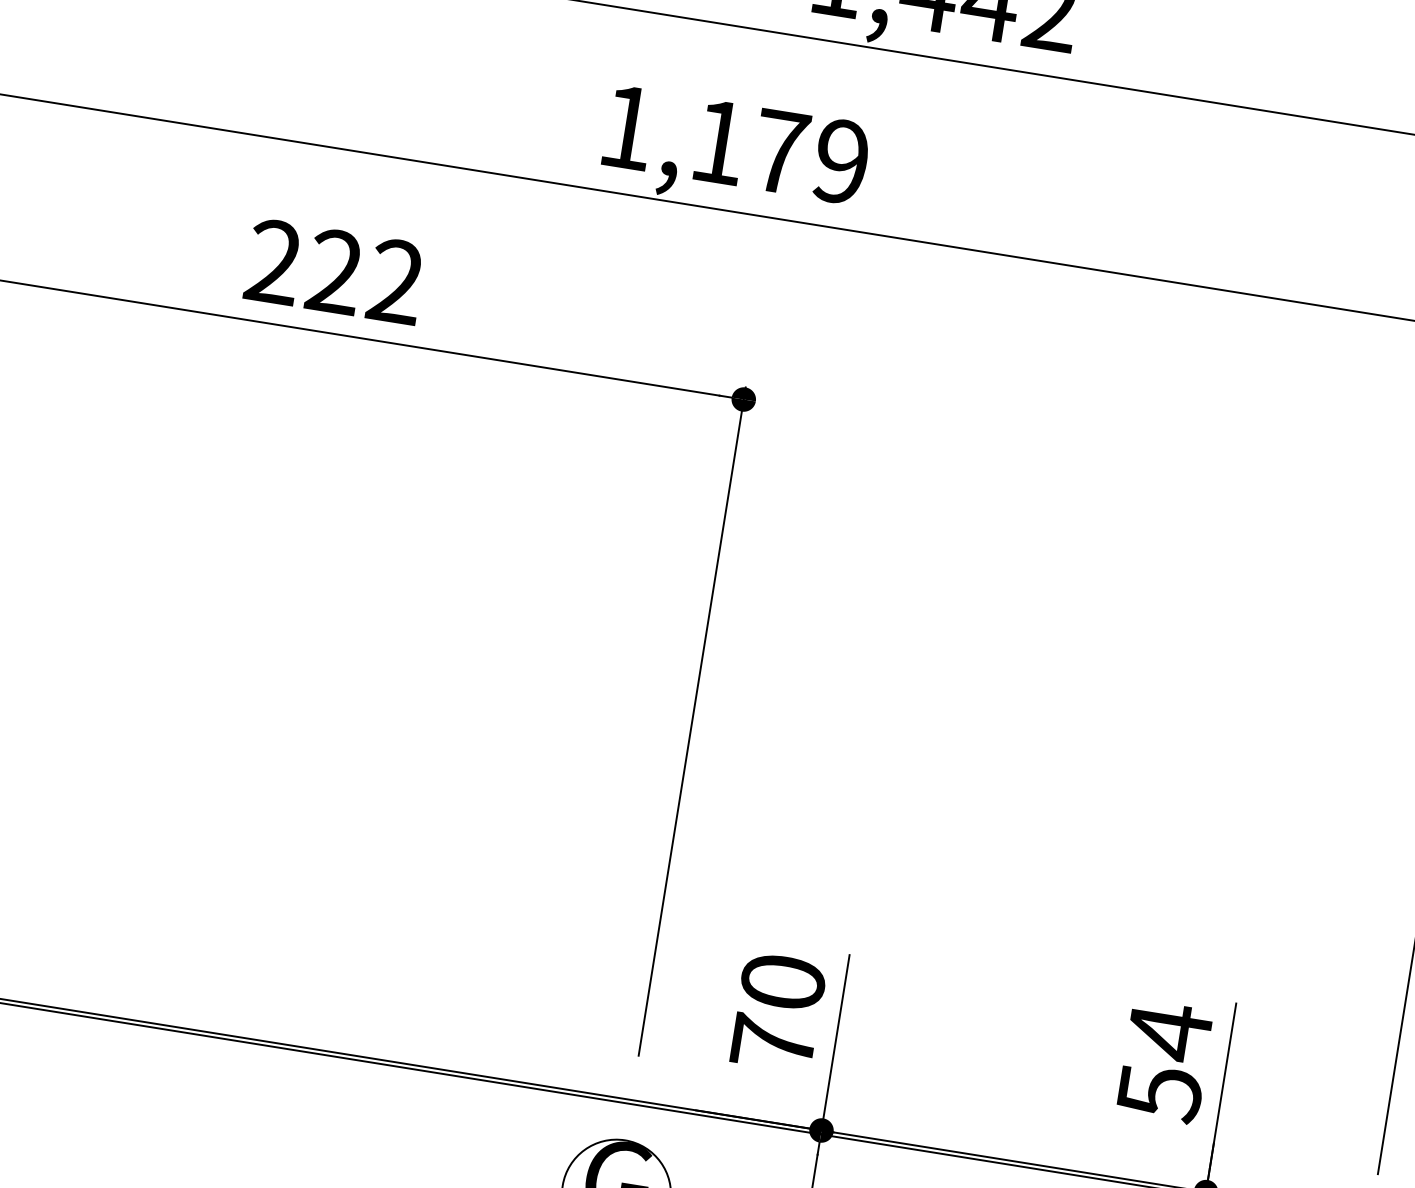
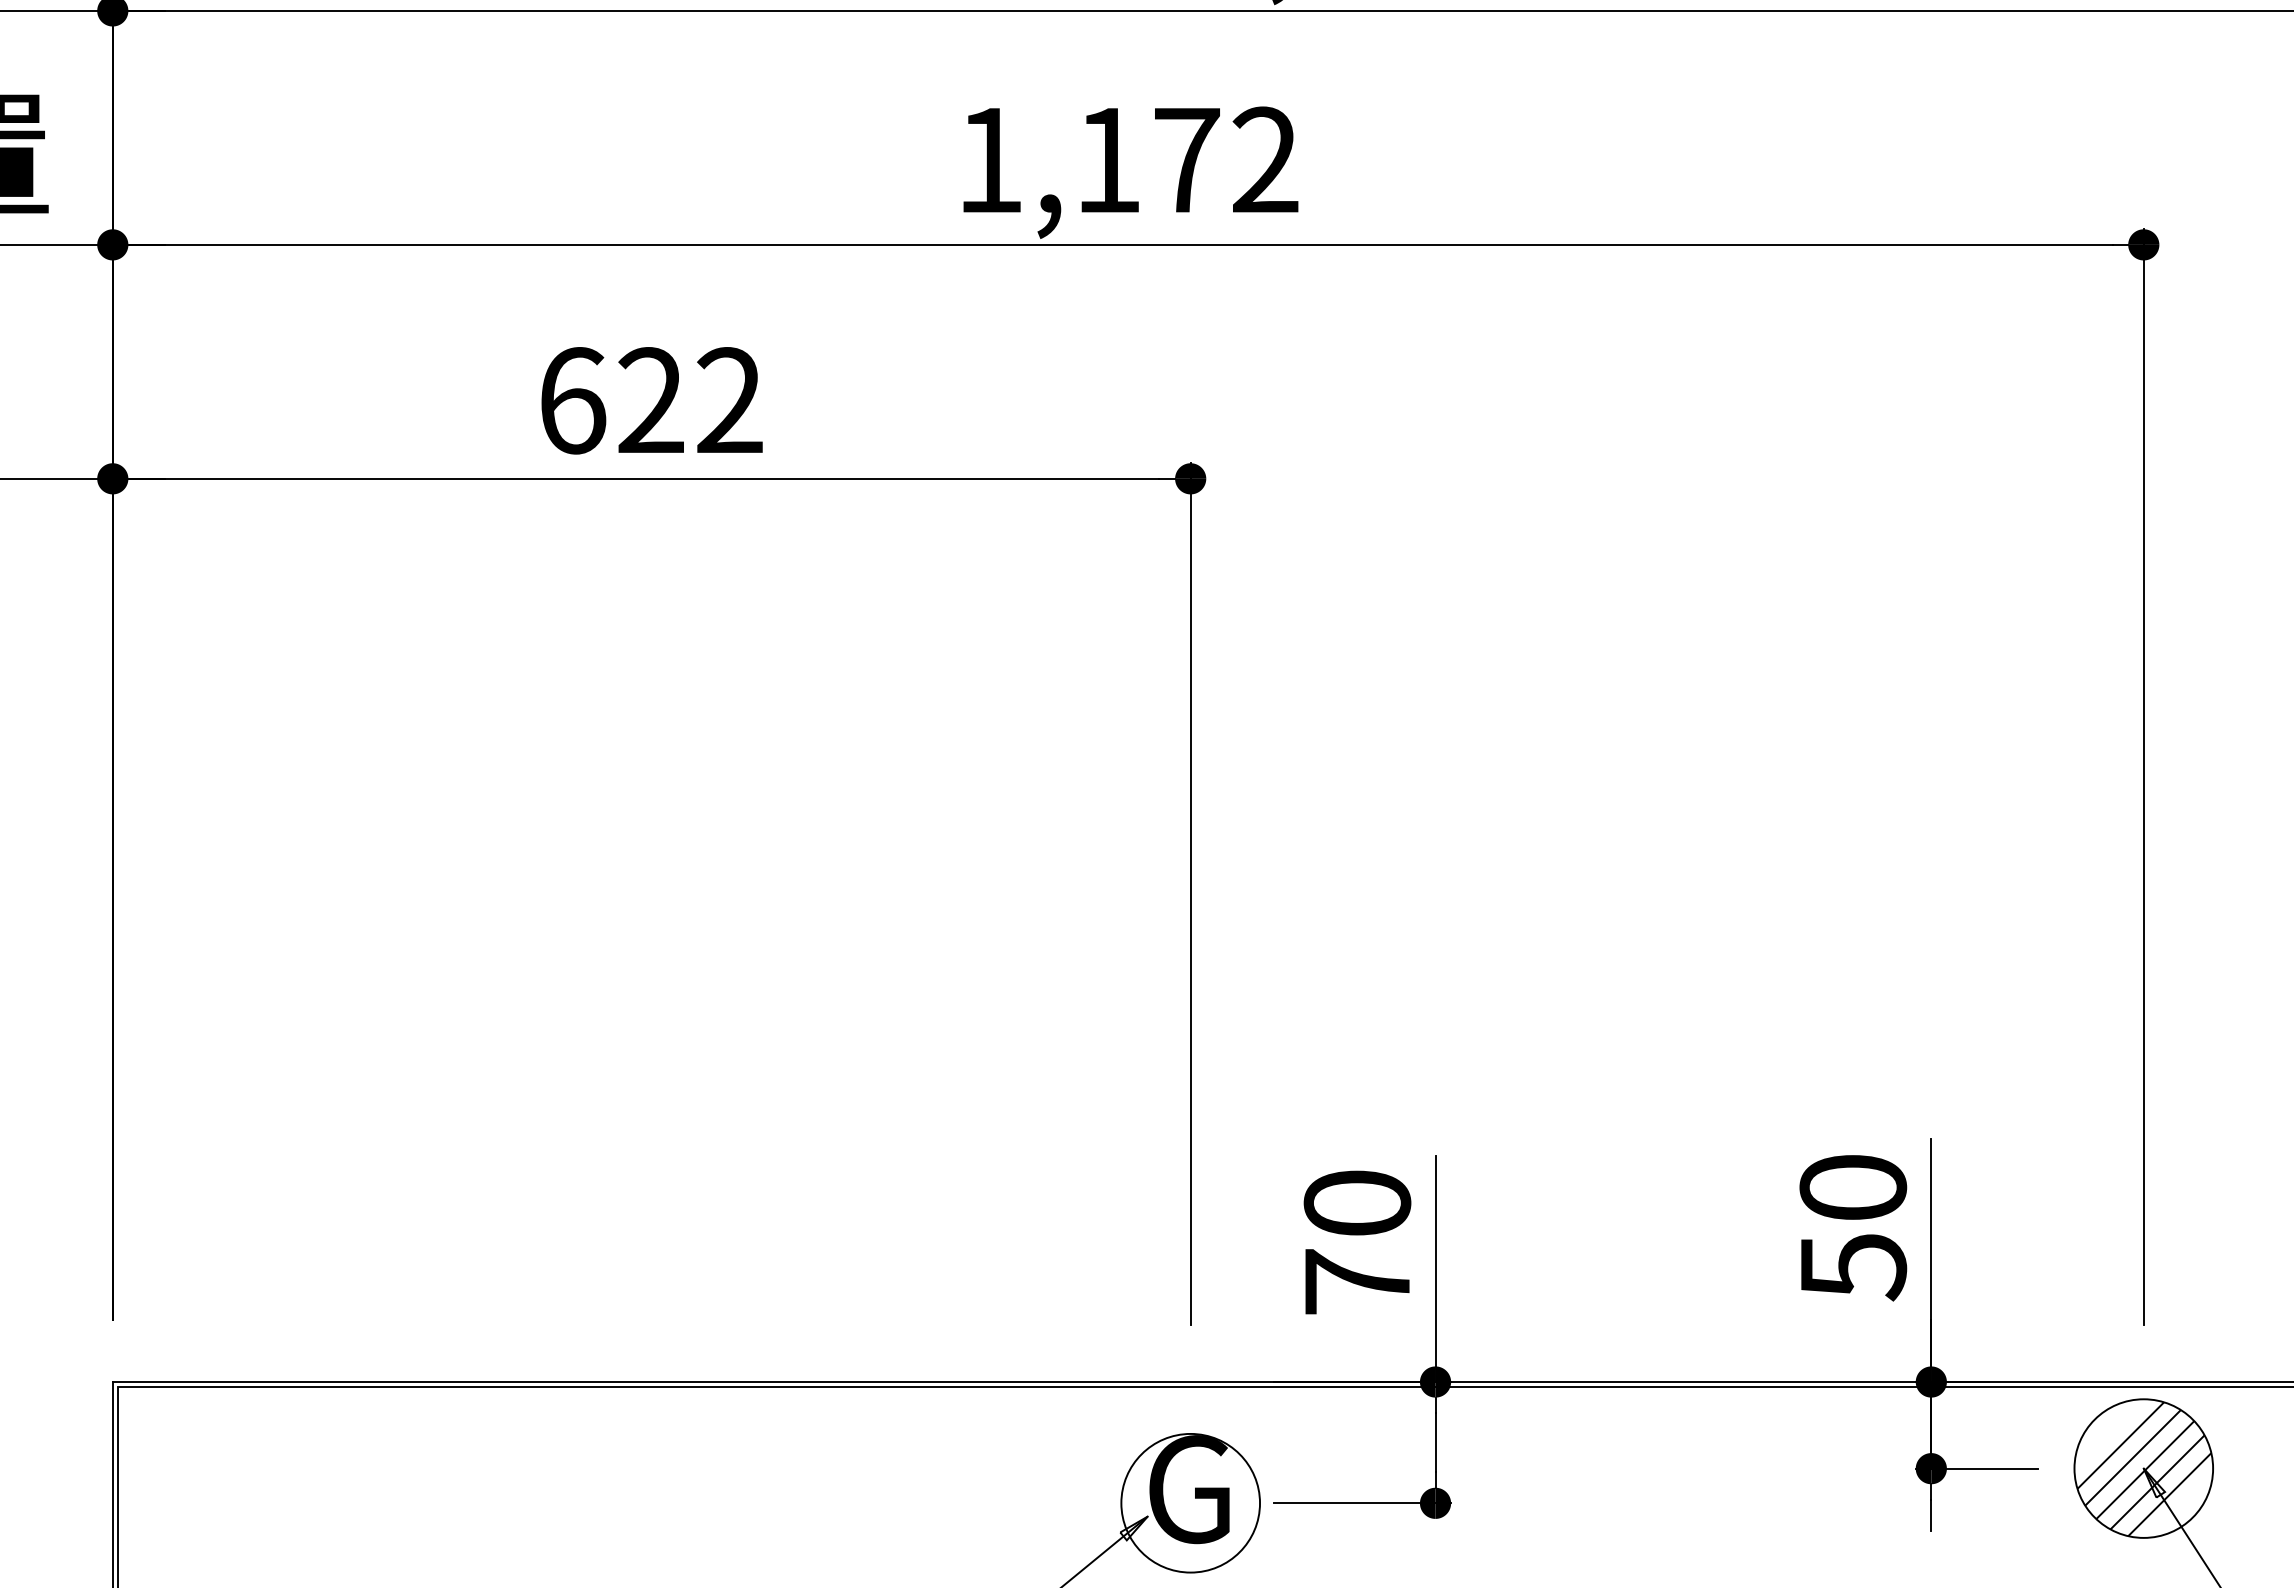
text: (841, 161) -> (1265, 160), 1,179 -> 1,172
text: (274, 261) -> (572, 400), 222 -> 622
text: (1169, 1031) -> (1853, 1187), 54 -> 50

